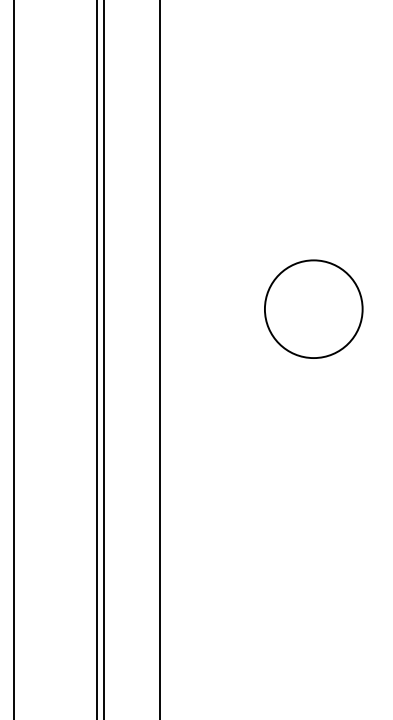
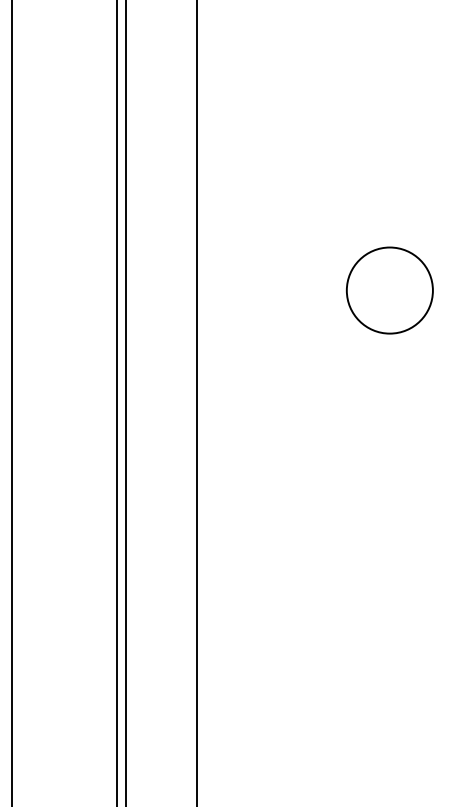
circle: (313, 308) -> (389, 289), size x0.7

